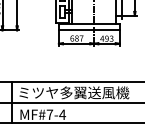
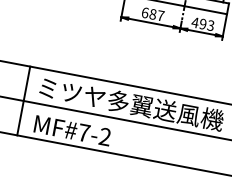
text: (62, 114) -> (105, 136), MF#7-4 -> MF#7-2

